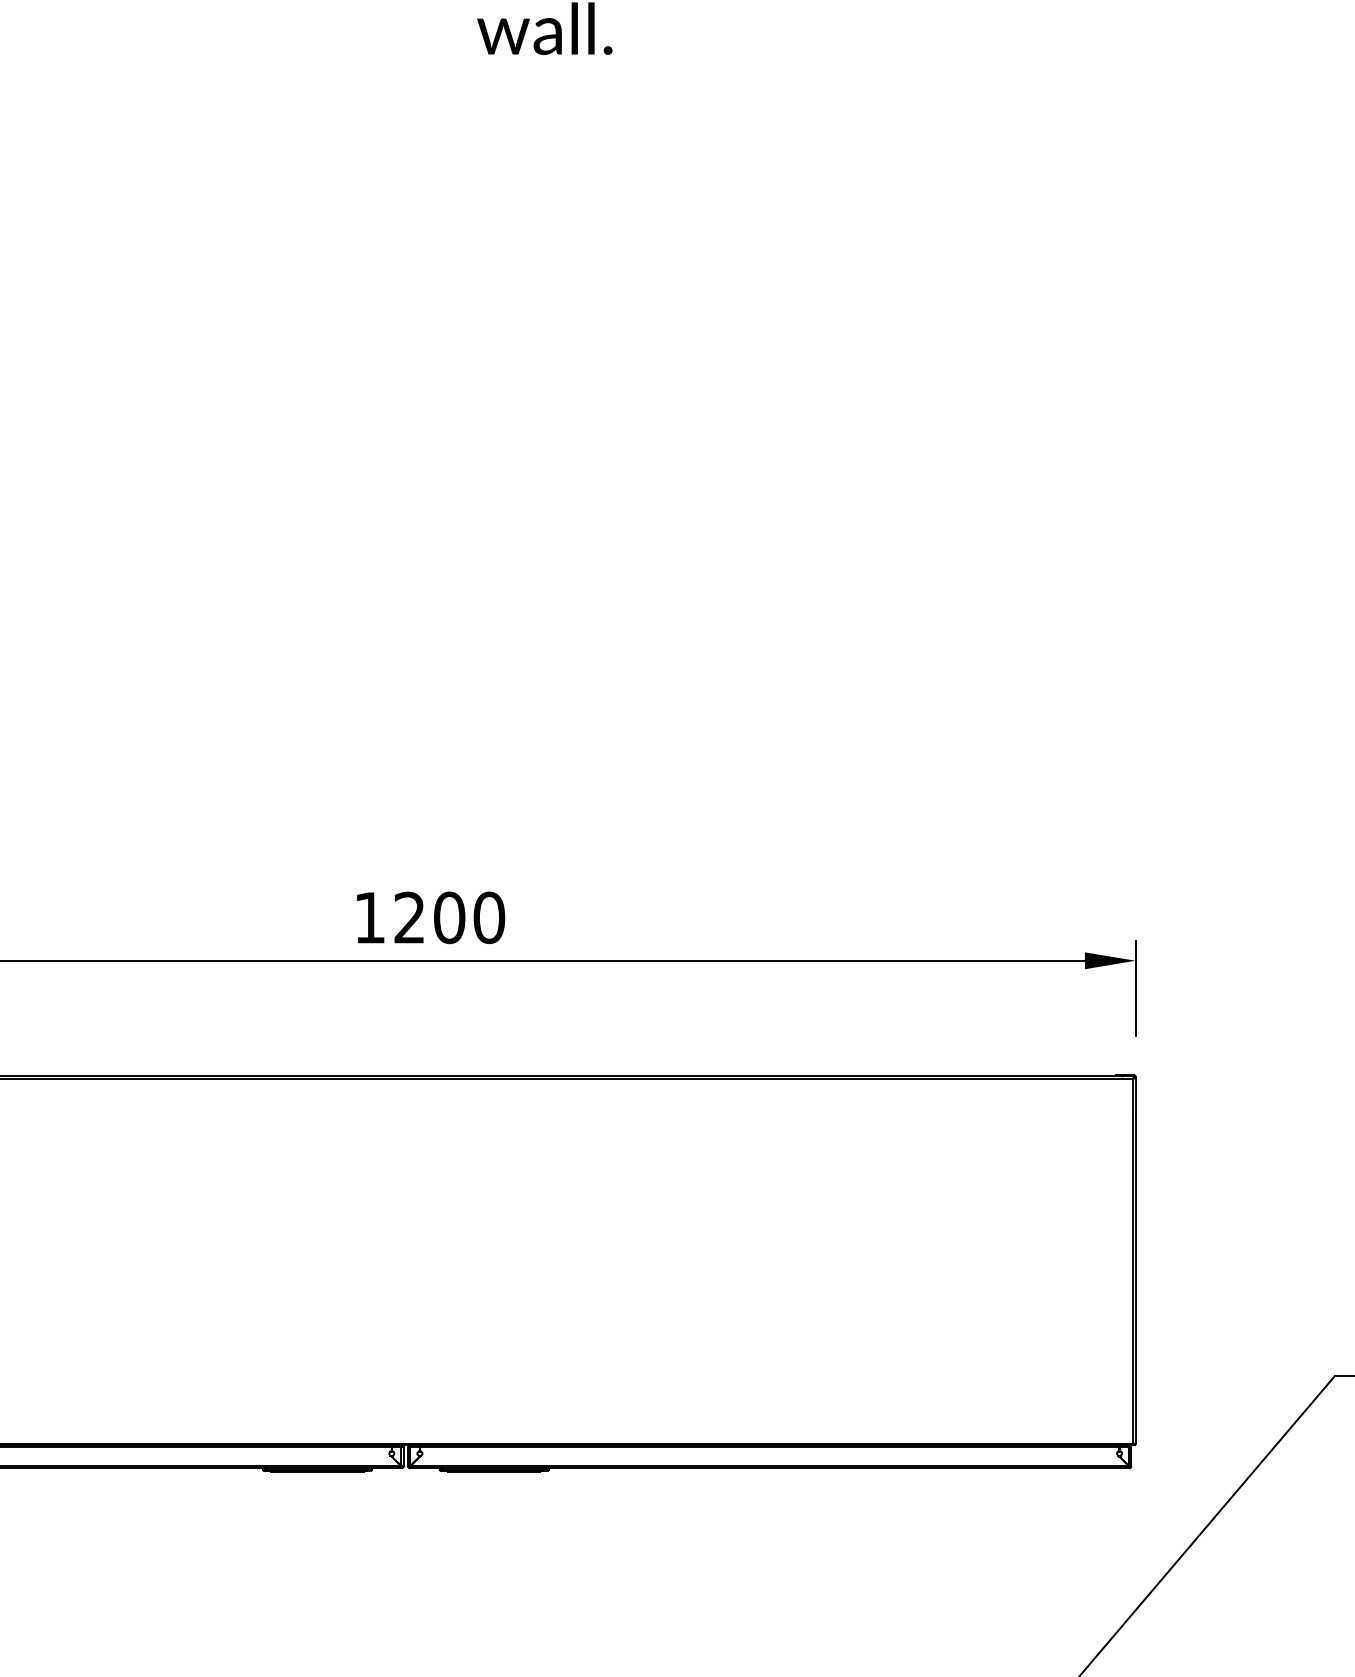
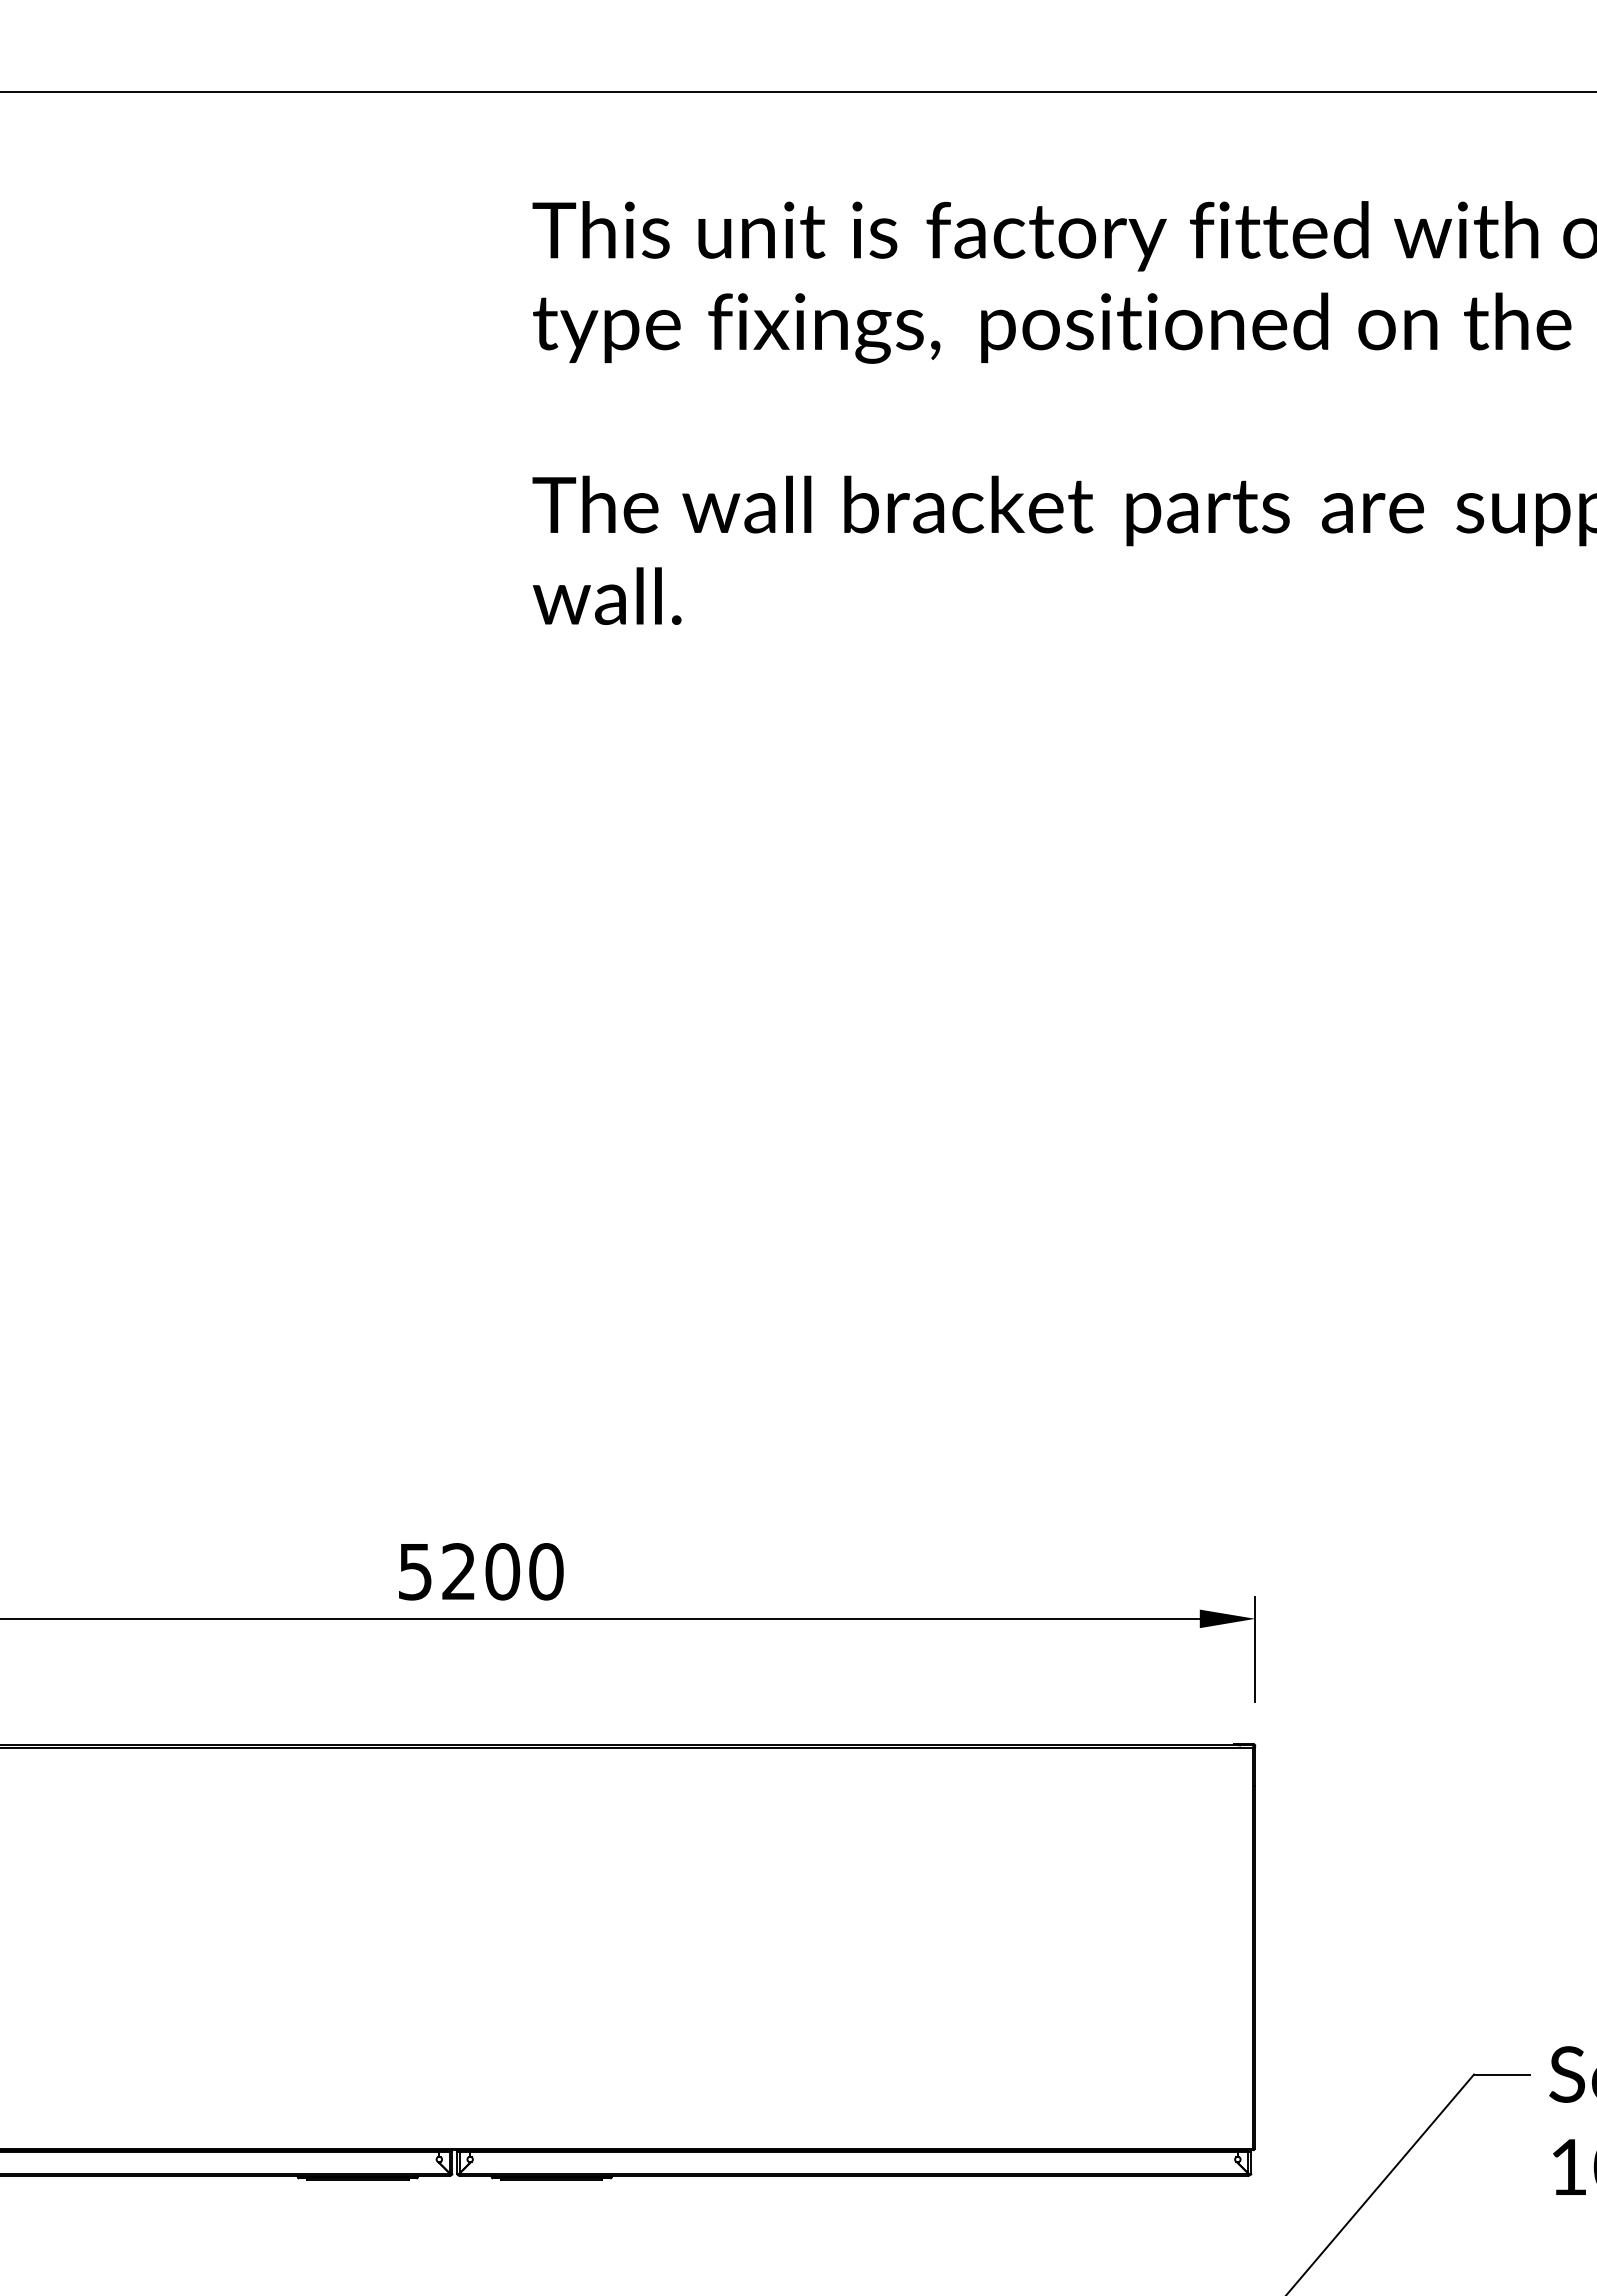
text: (370, 918) -> (415, 1572), 1200 -> 5200

